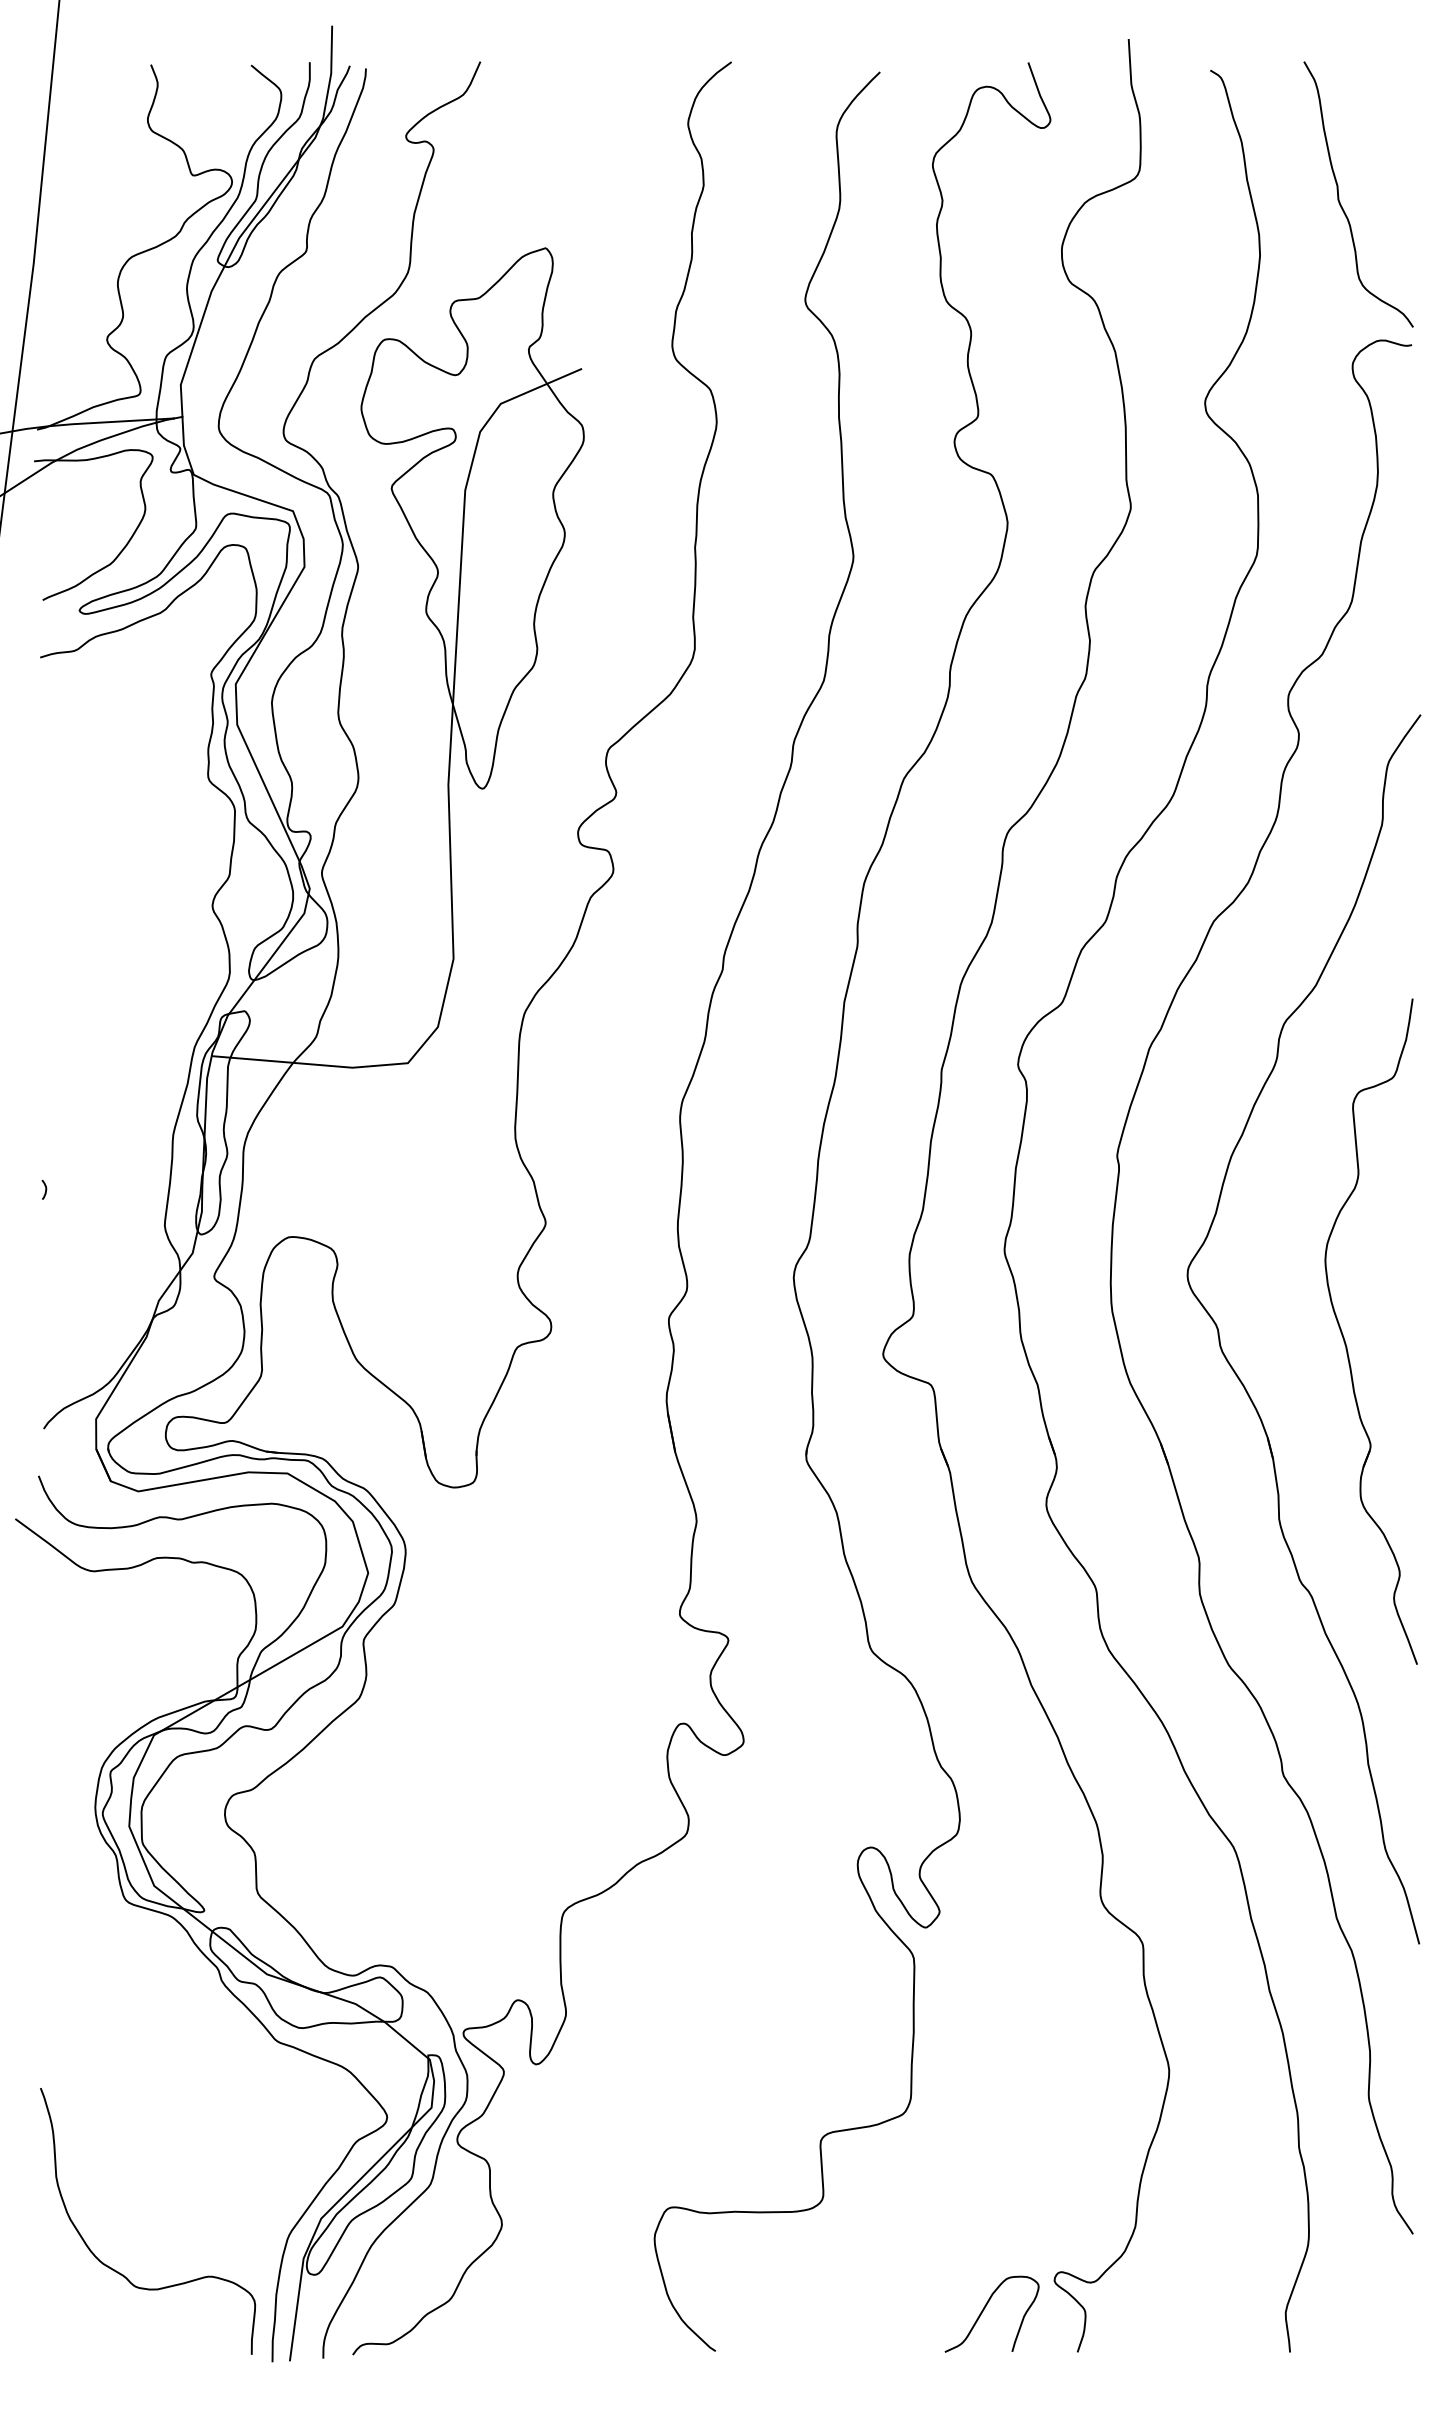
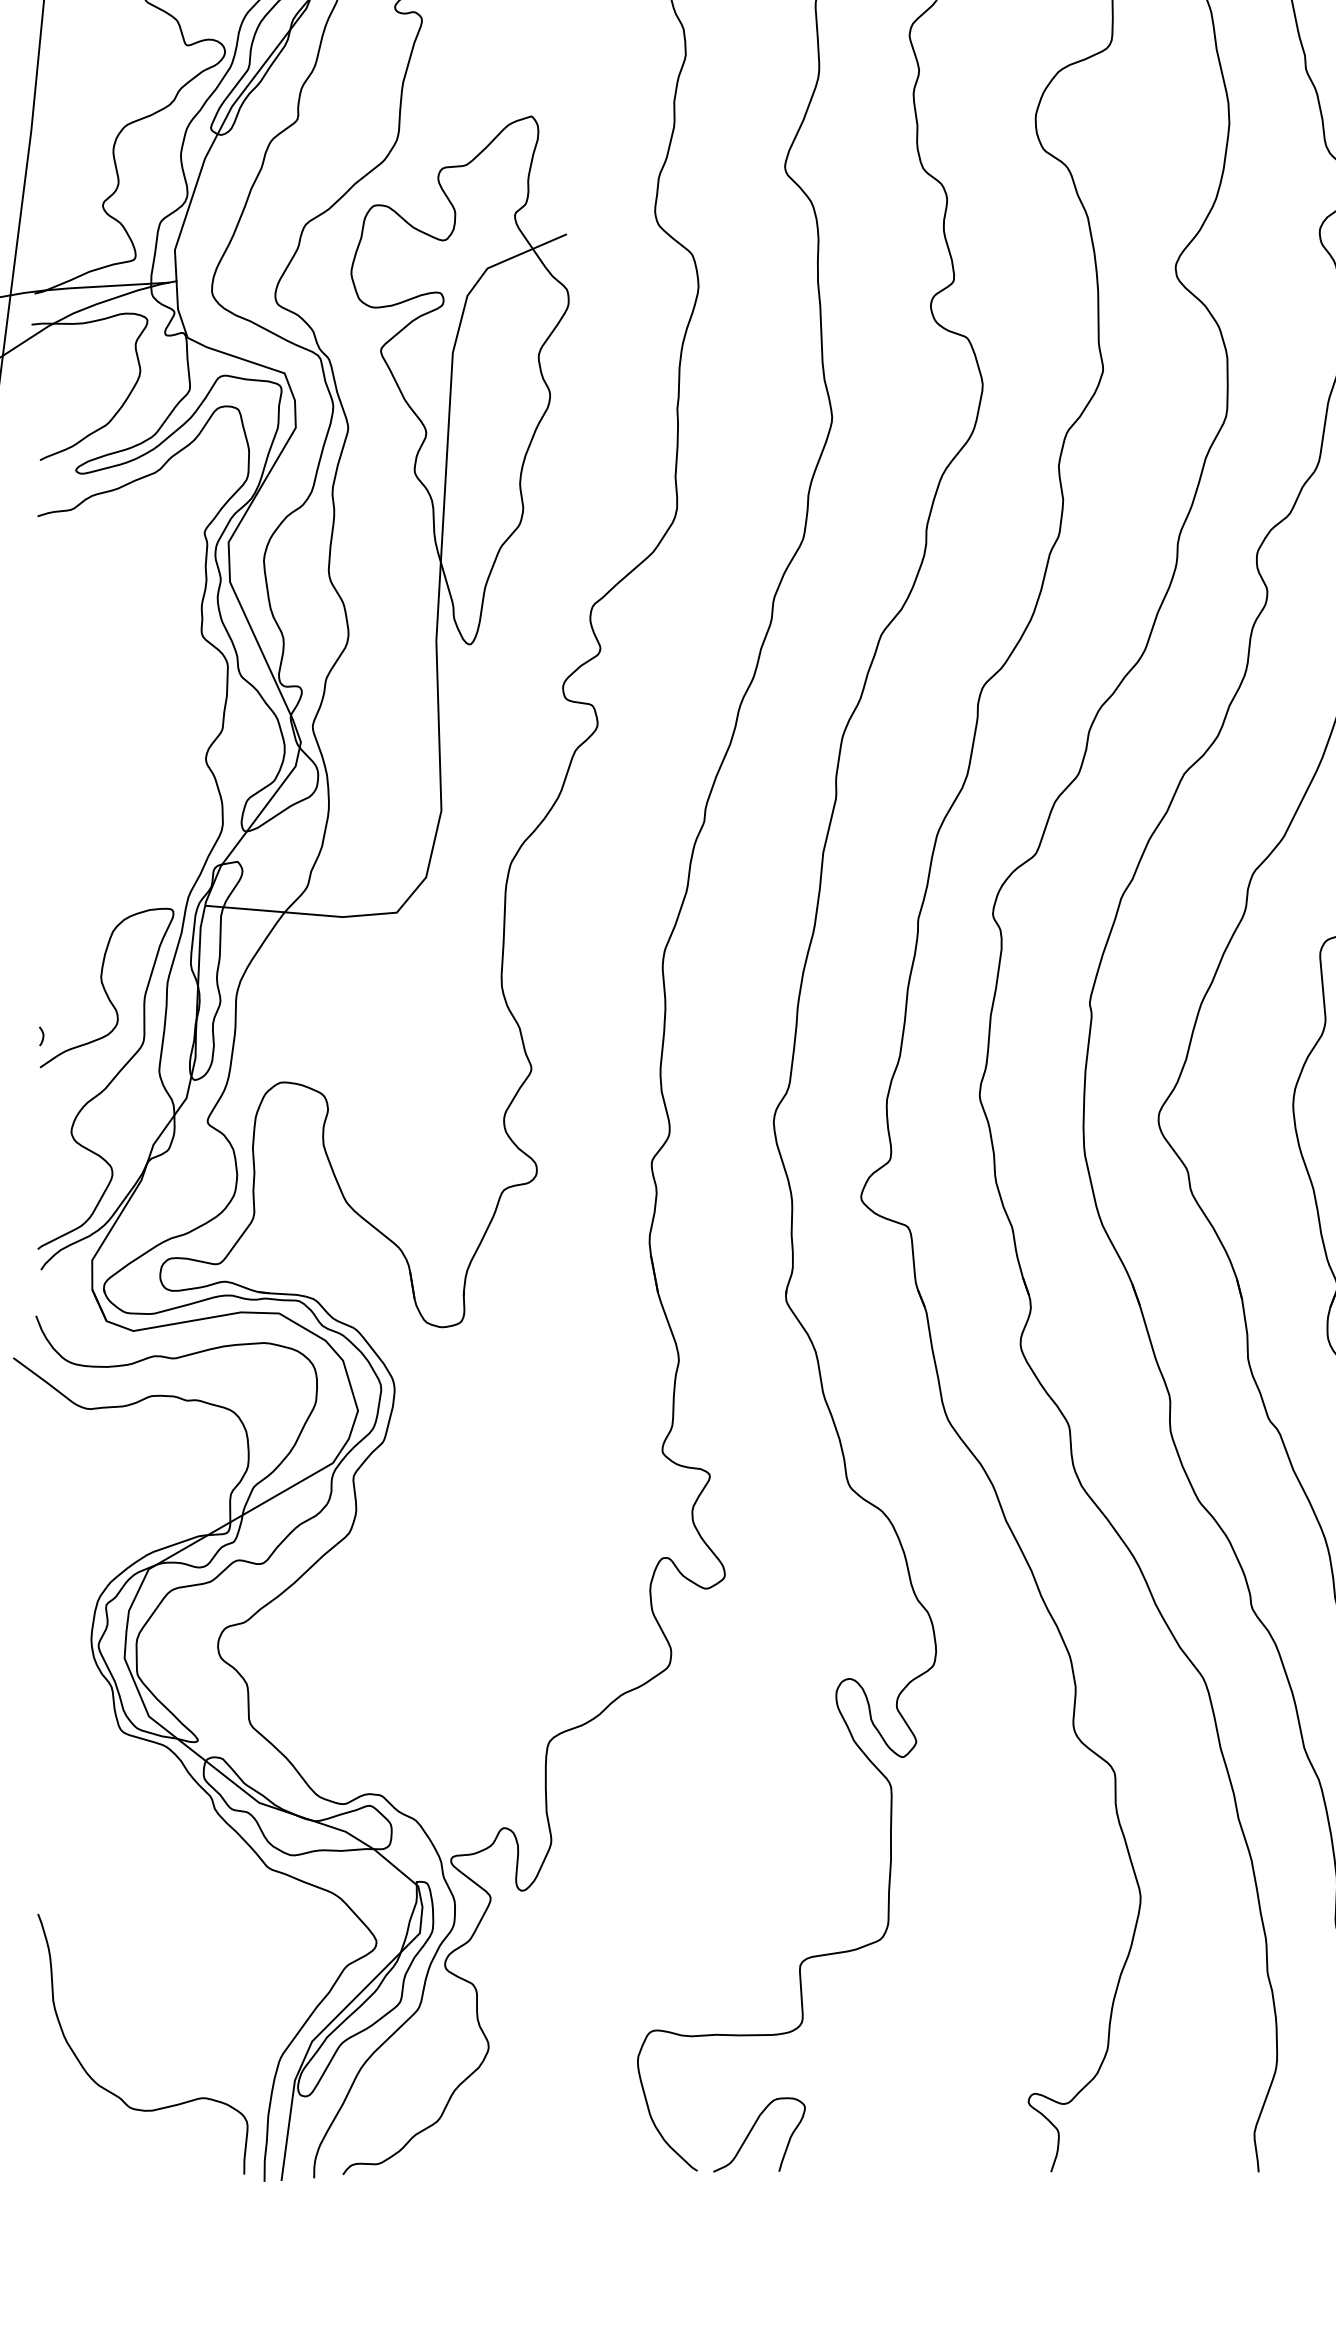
curve: (114, 1236) -> (110, 1081), added
curve: (985, 2308) -> (753, 2129), moved

